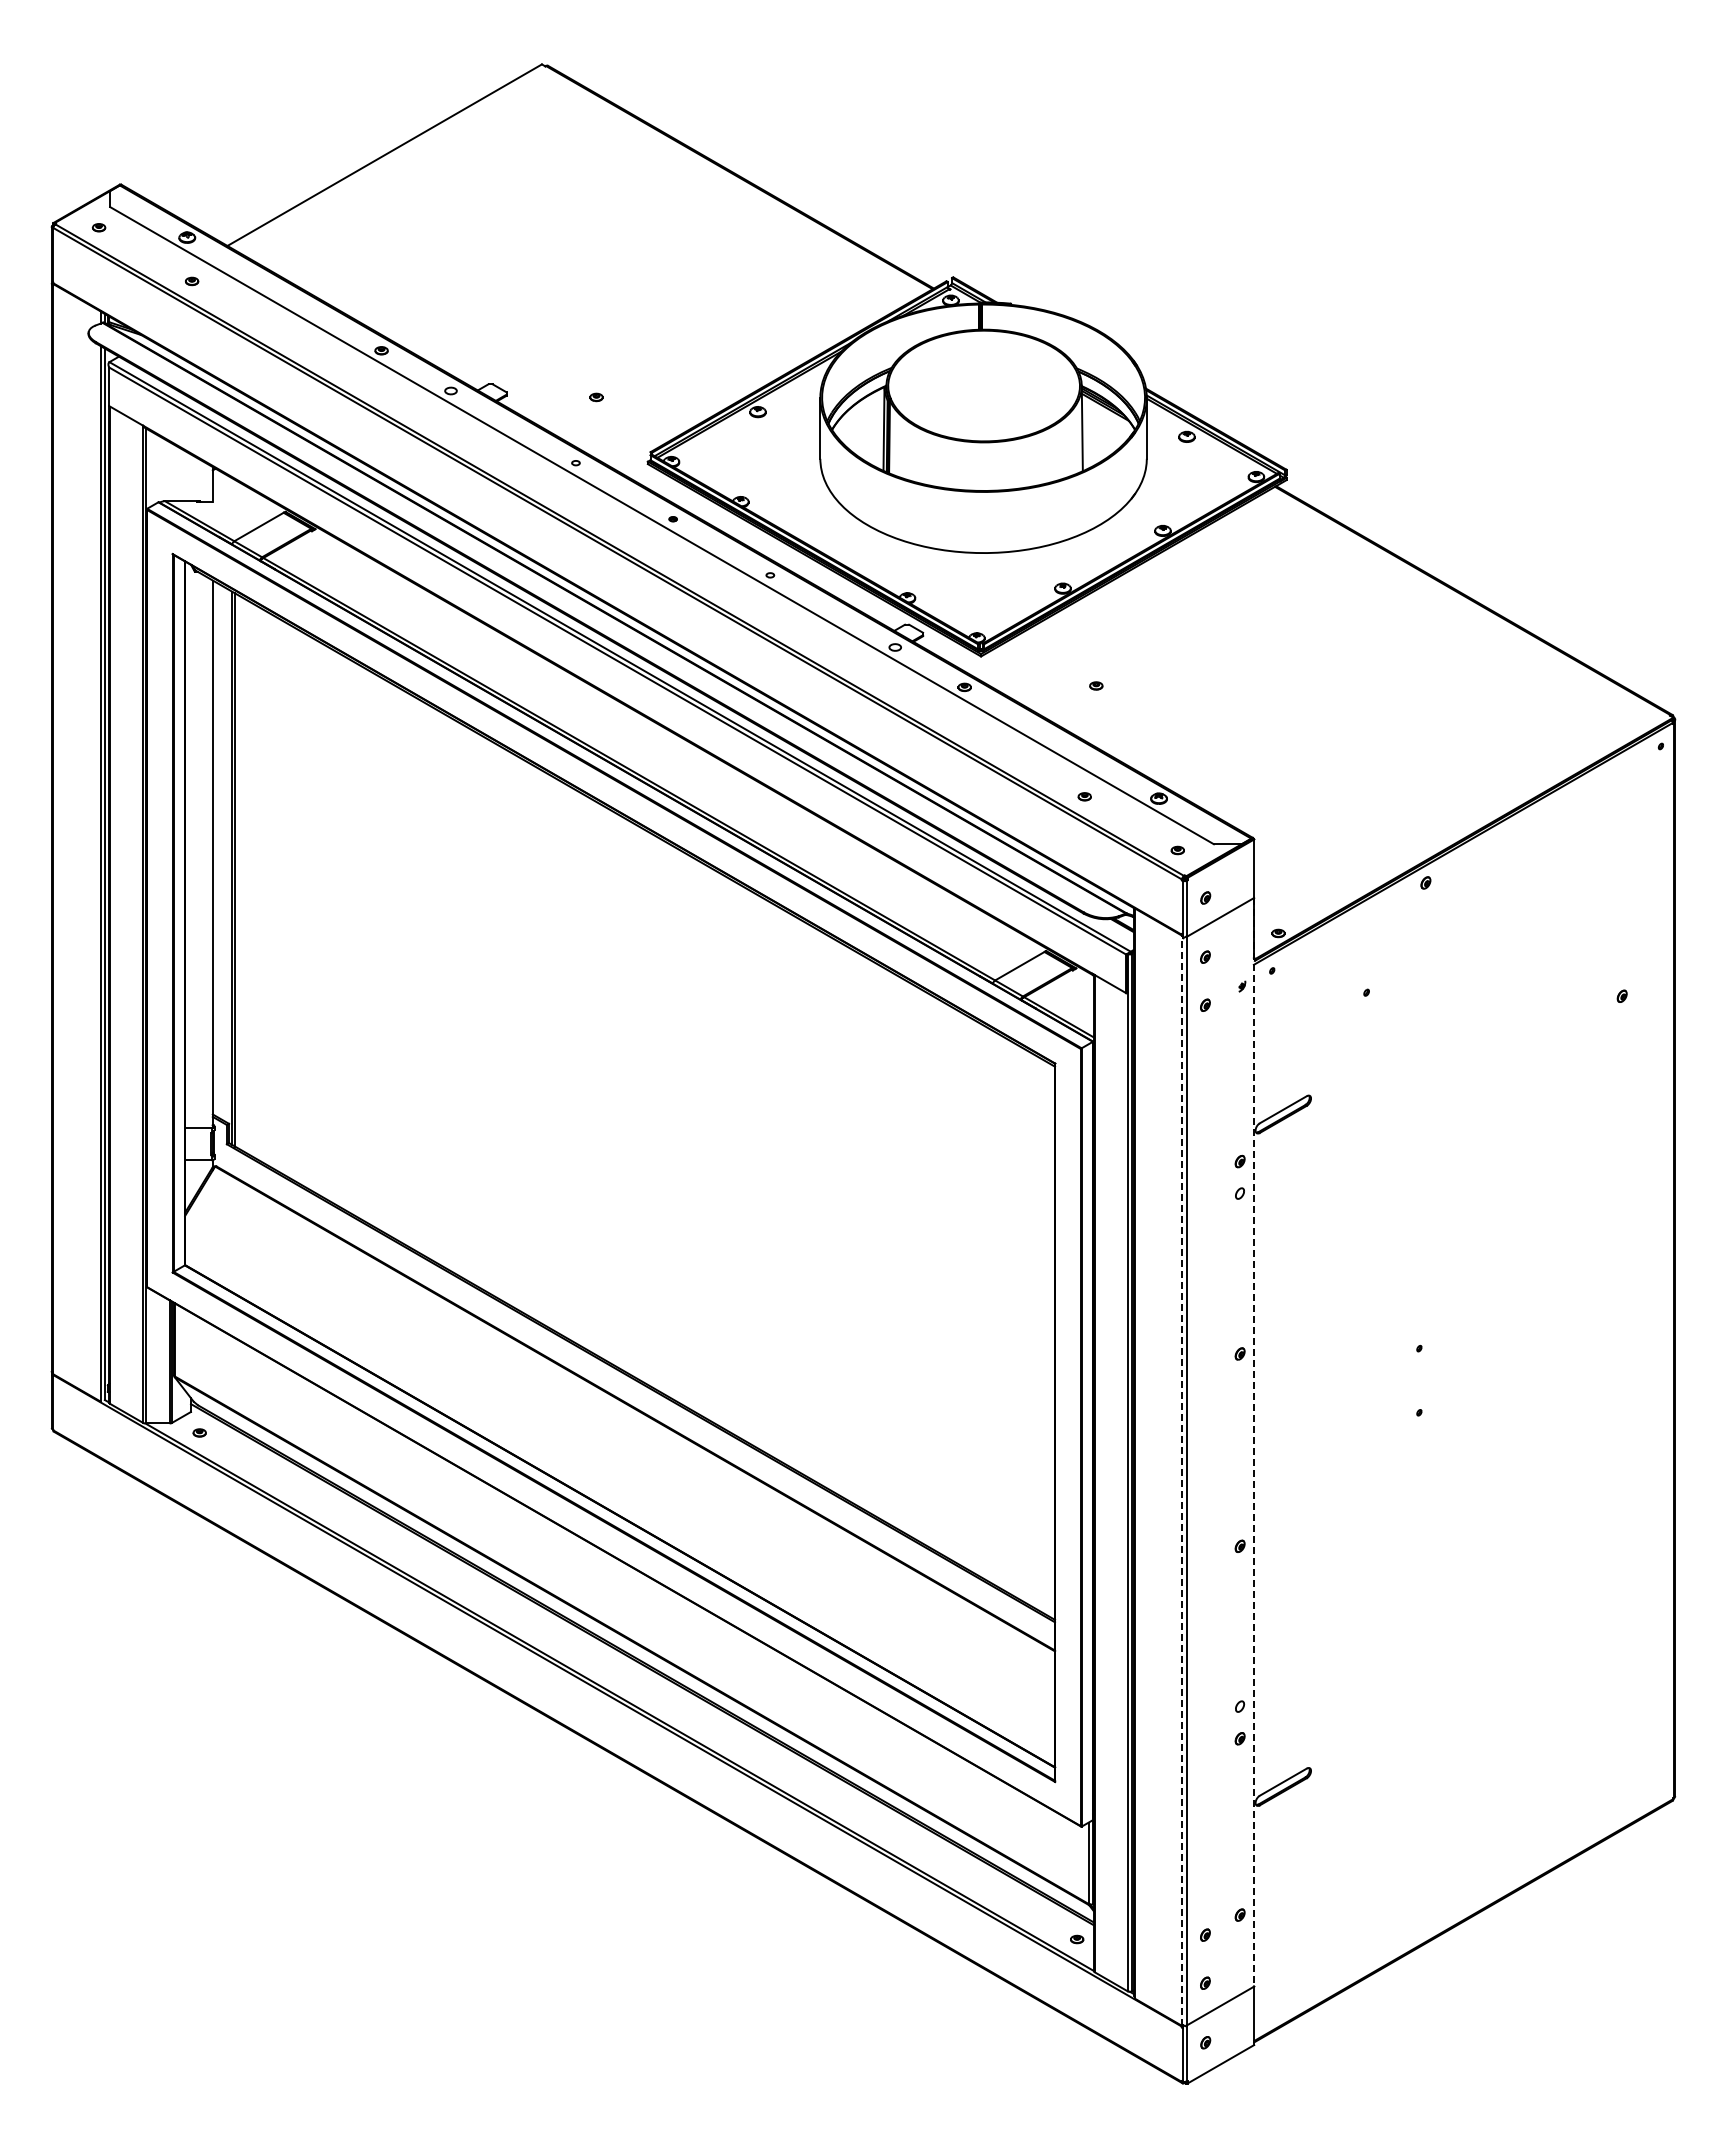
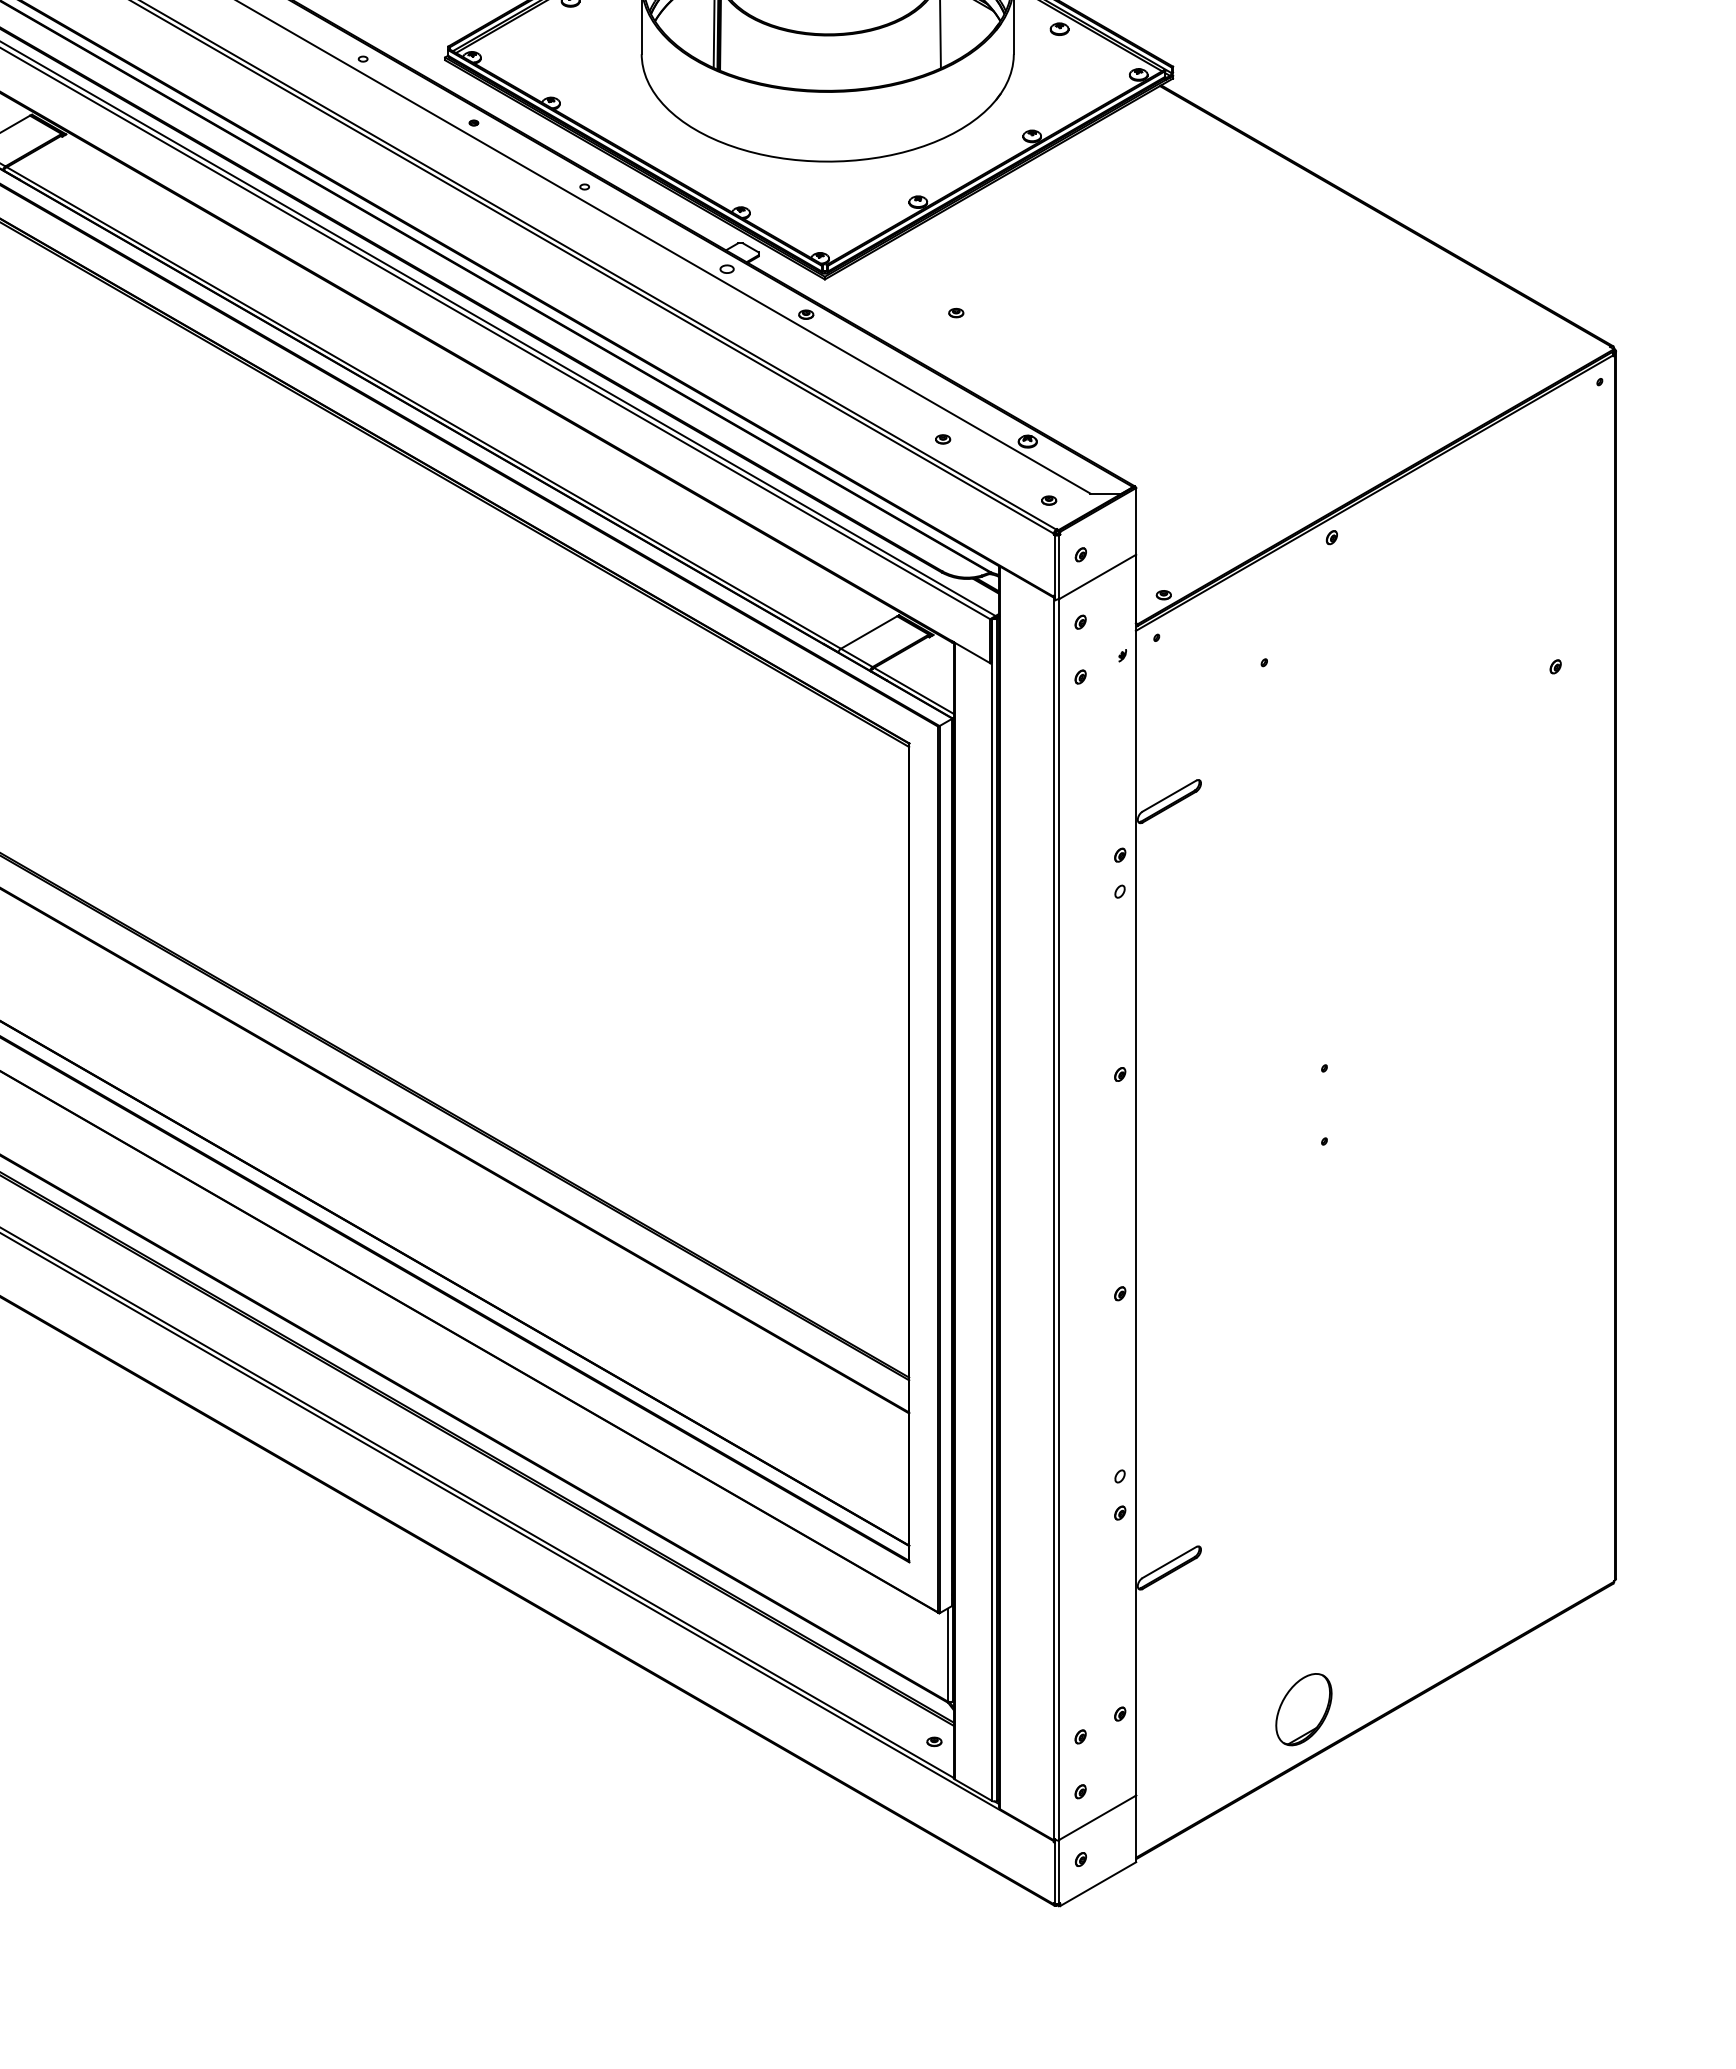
line: (1253, 1442) -> (1135, 1175), dashed -> solid
line: (1182, 1480) -> (1054, 1218), dashed -> solid
part: (1401, 1911) -> (1304, 1709), added

